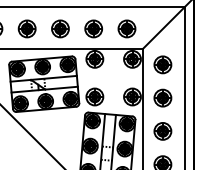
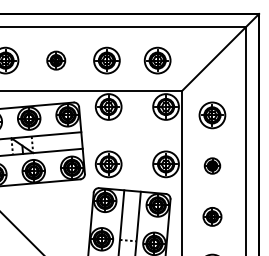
part: (60, 28) -> (56, 59), size x0.7
part: (162, 97) -> (211, 165), size x0.6
part: (162, 131) -> (211, 216), size x0.7

